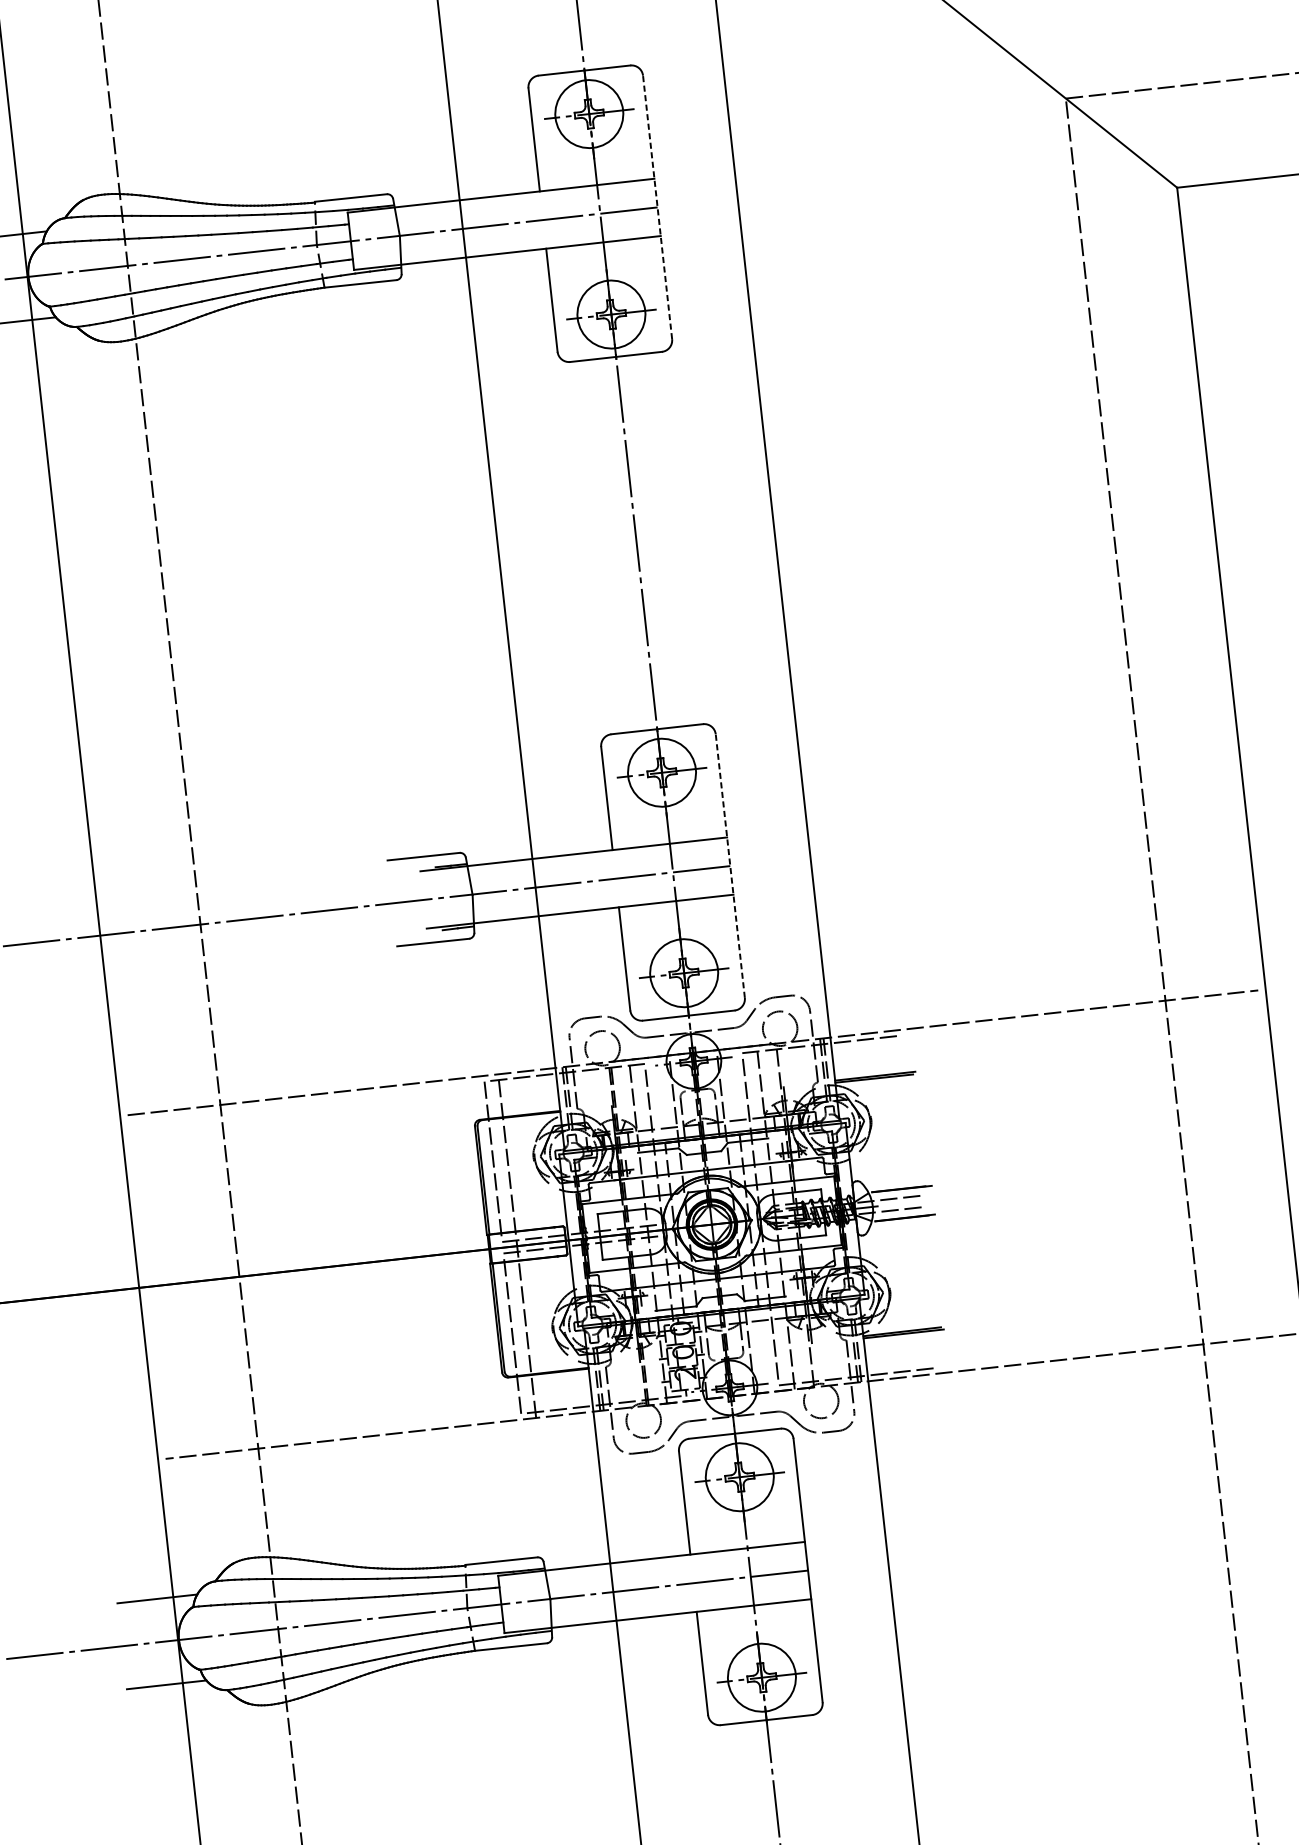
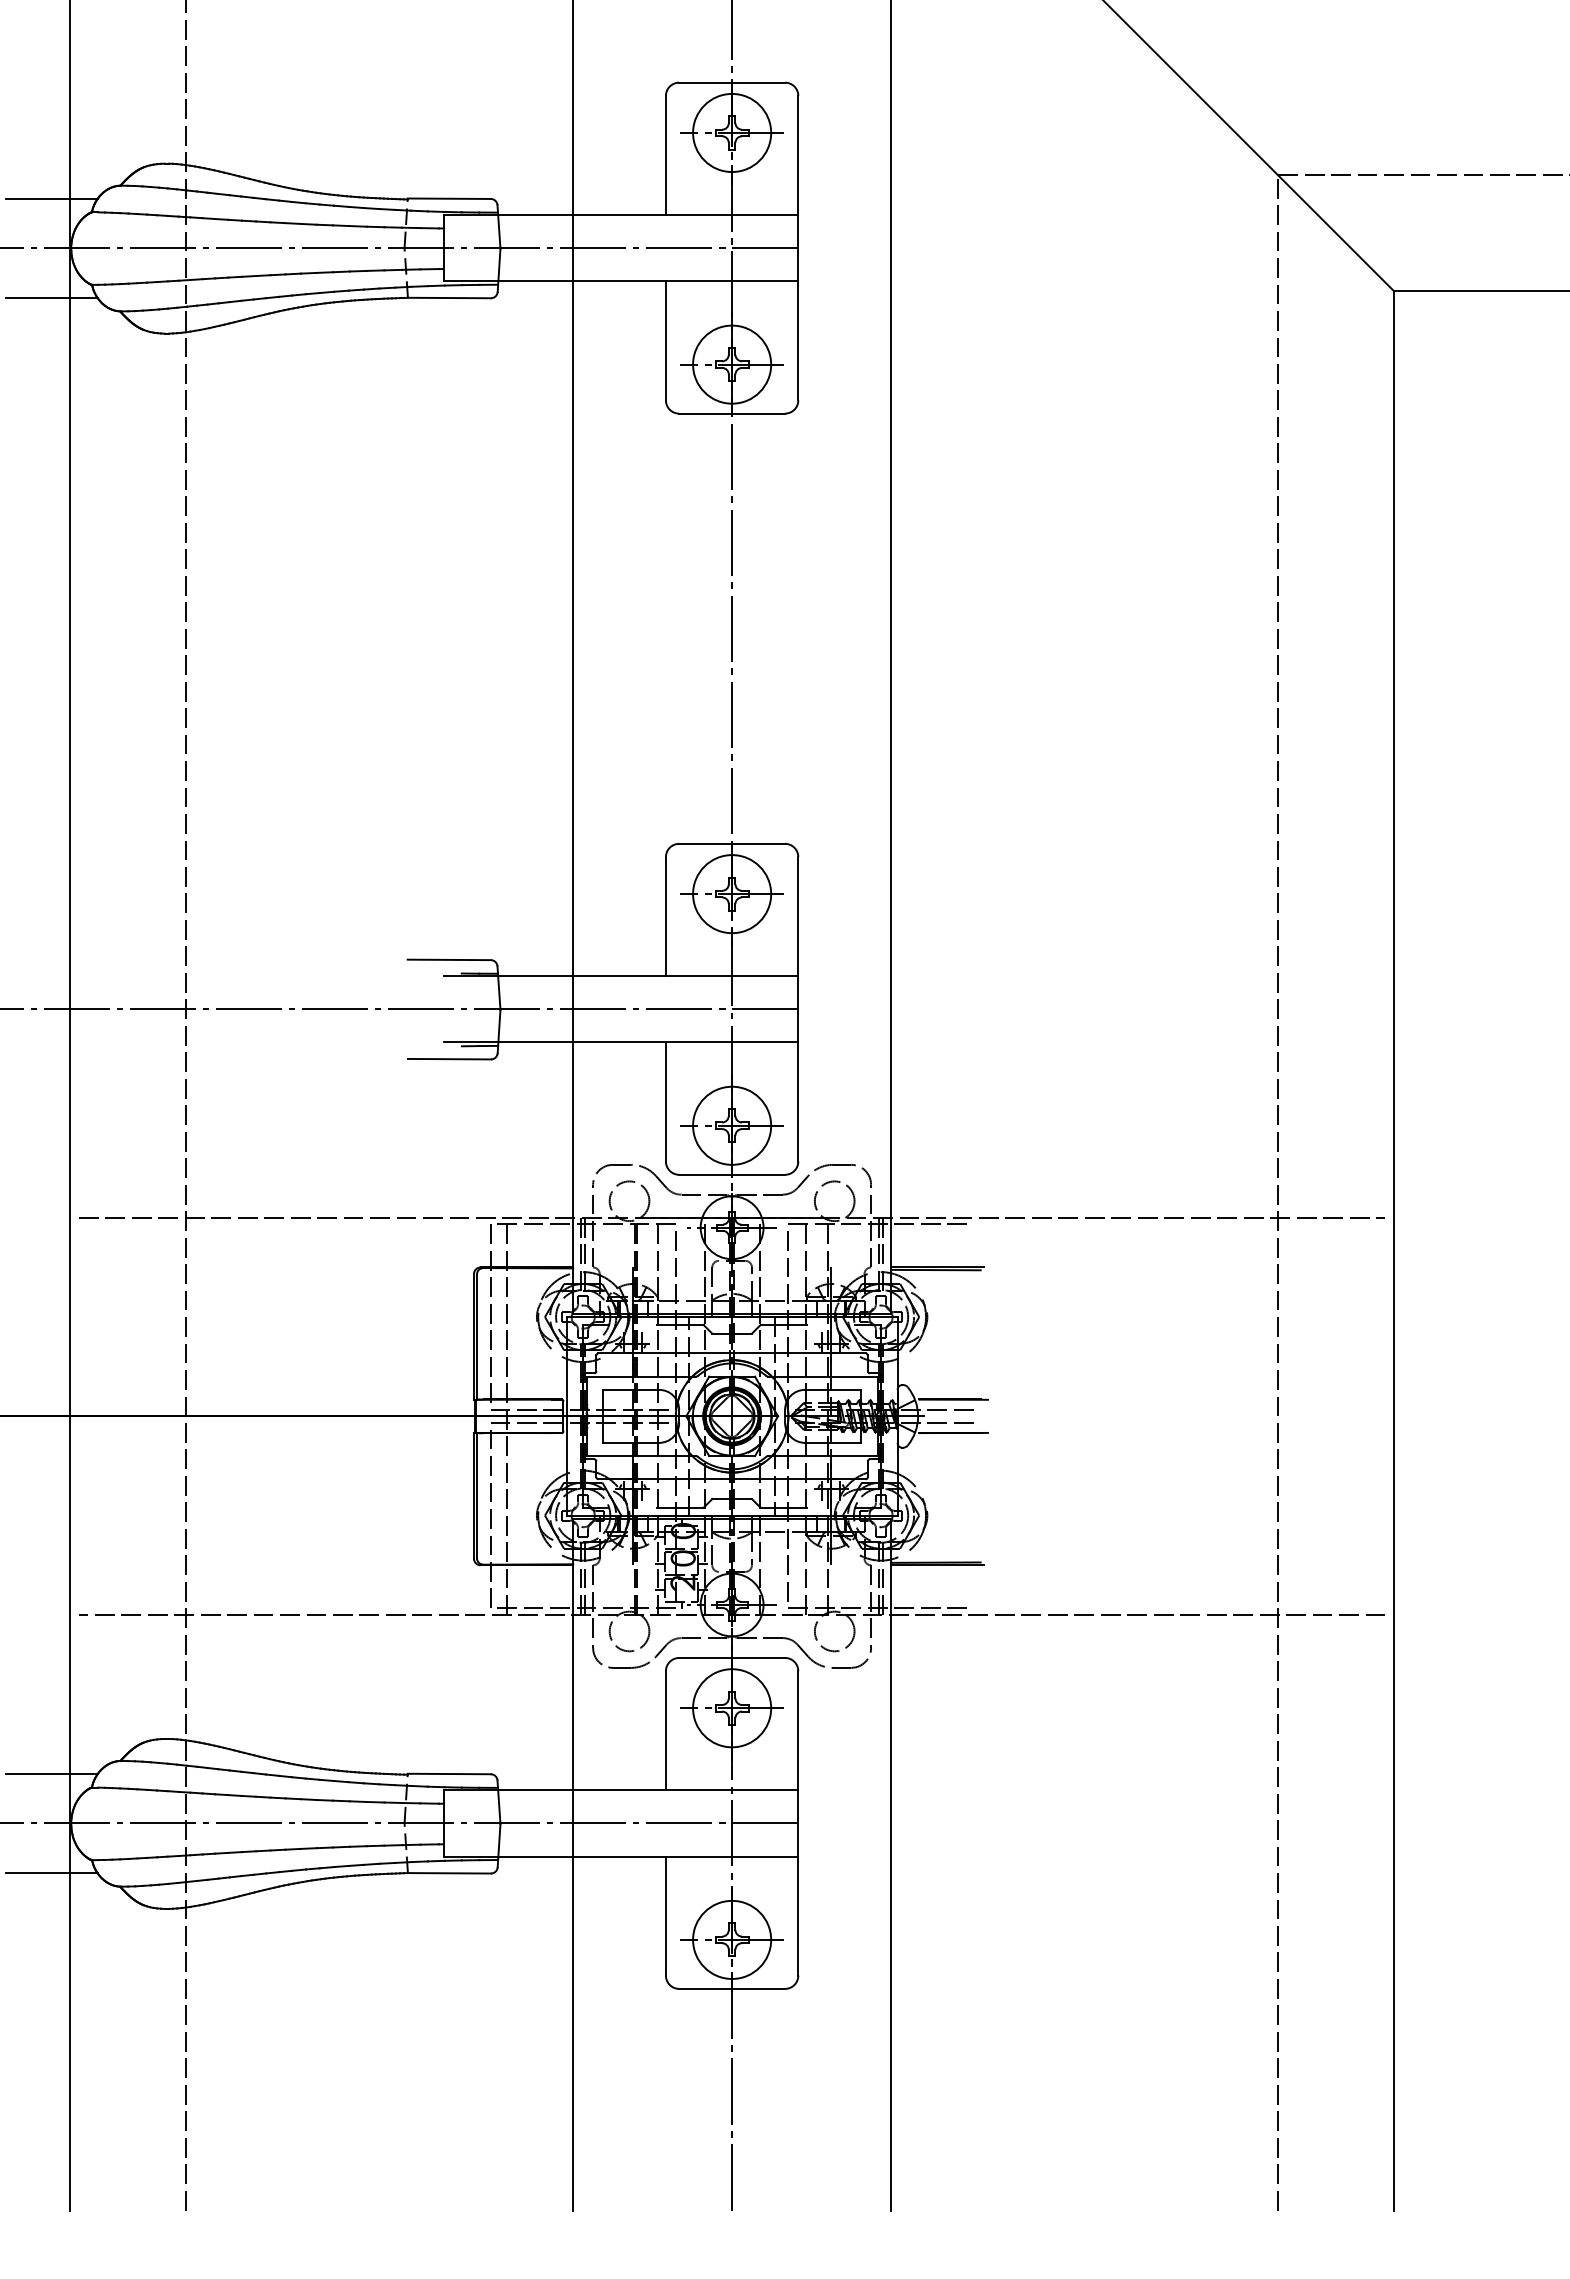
line: (657, 206) -> (798, 247), dashed -> solid
line: (730, 865) -> (798, 1008), dashed -> solid

